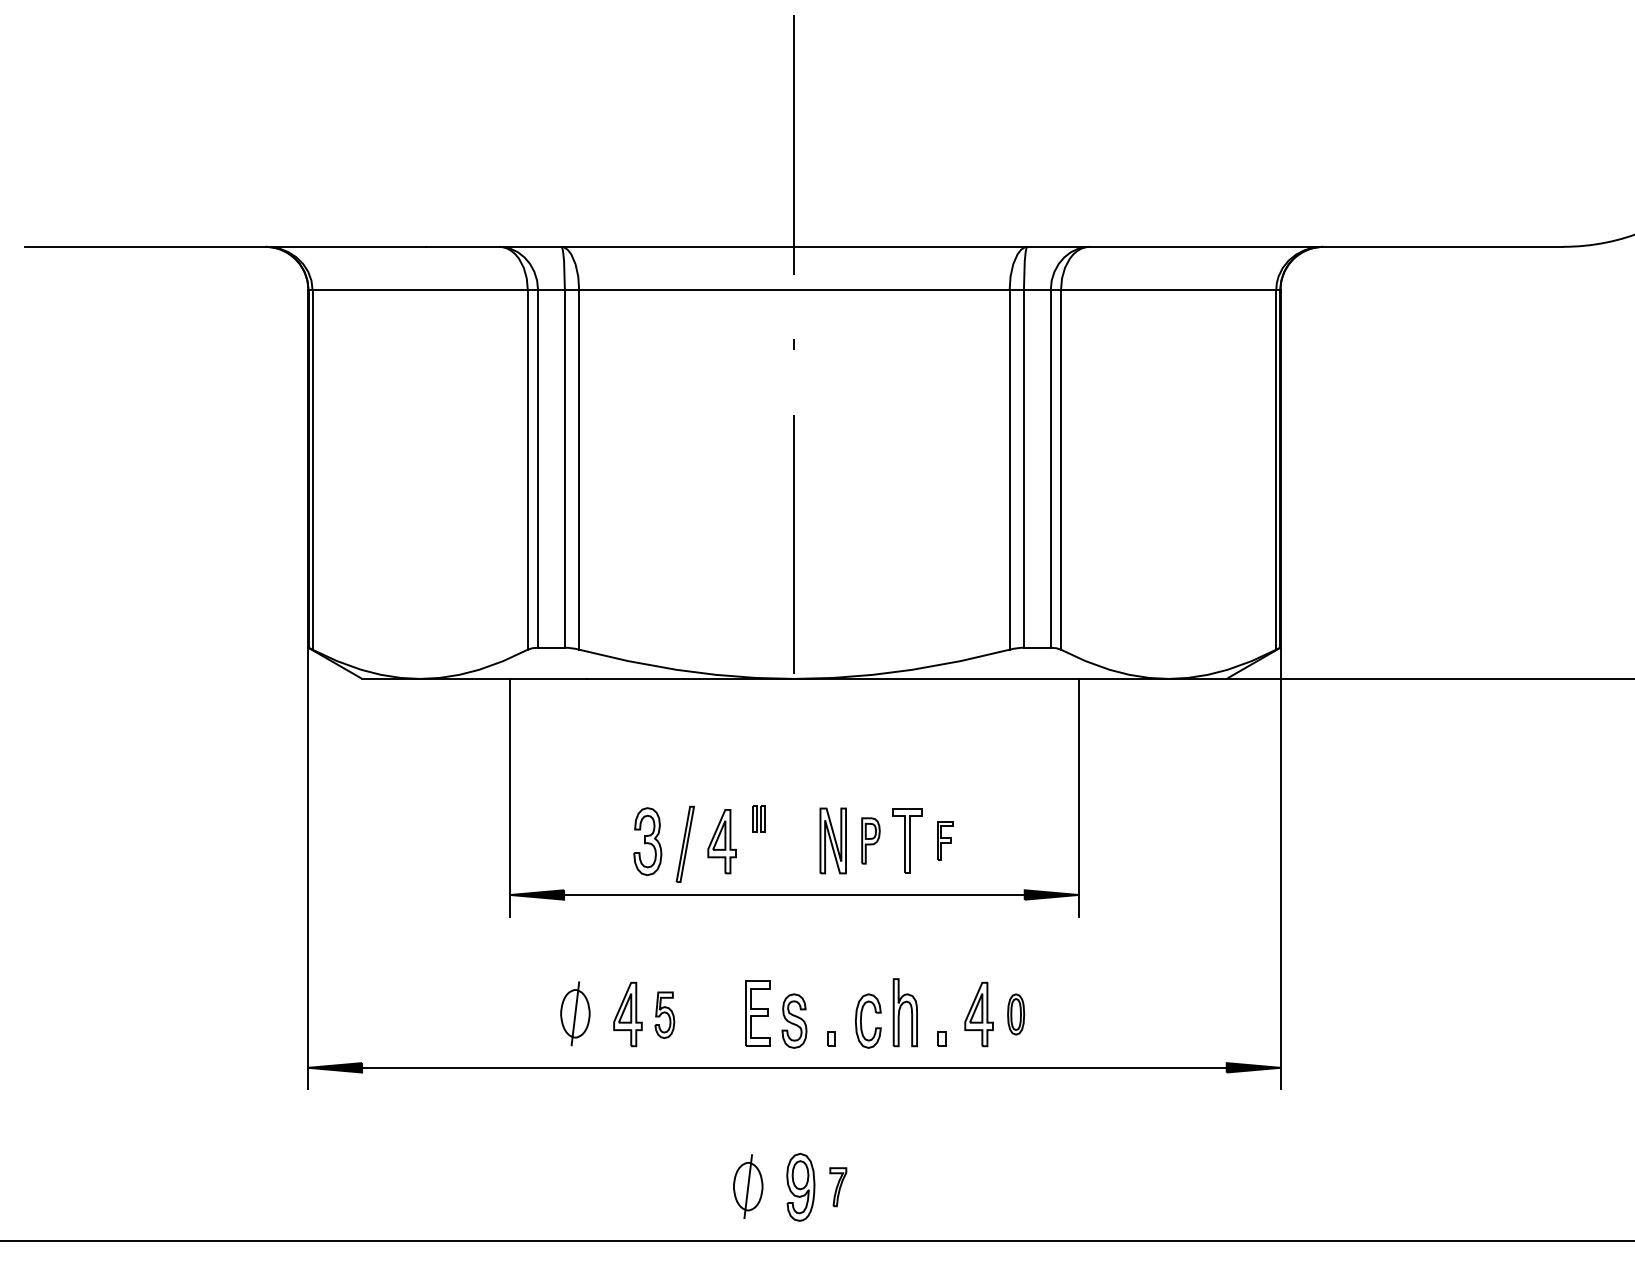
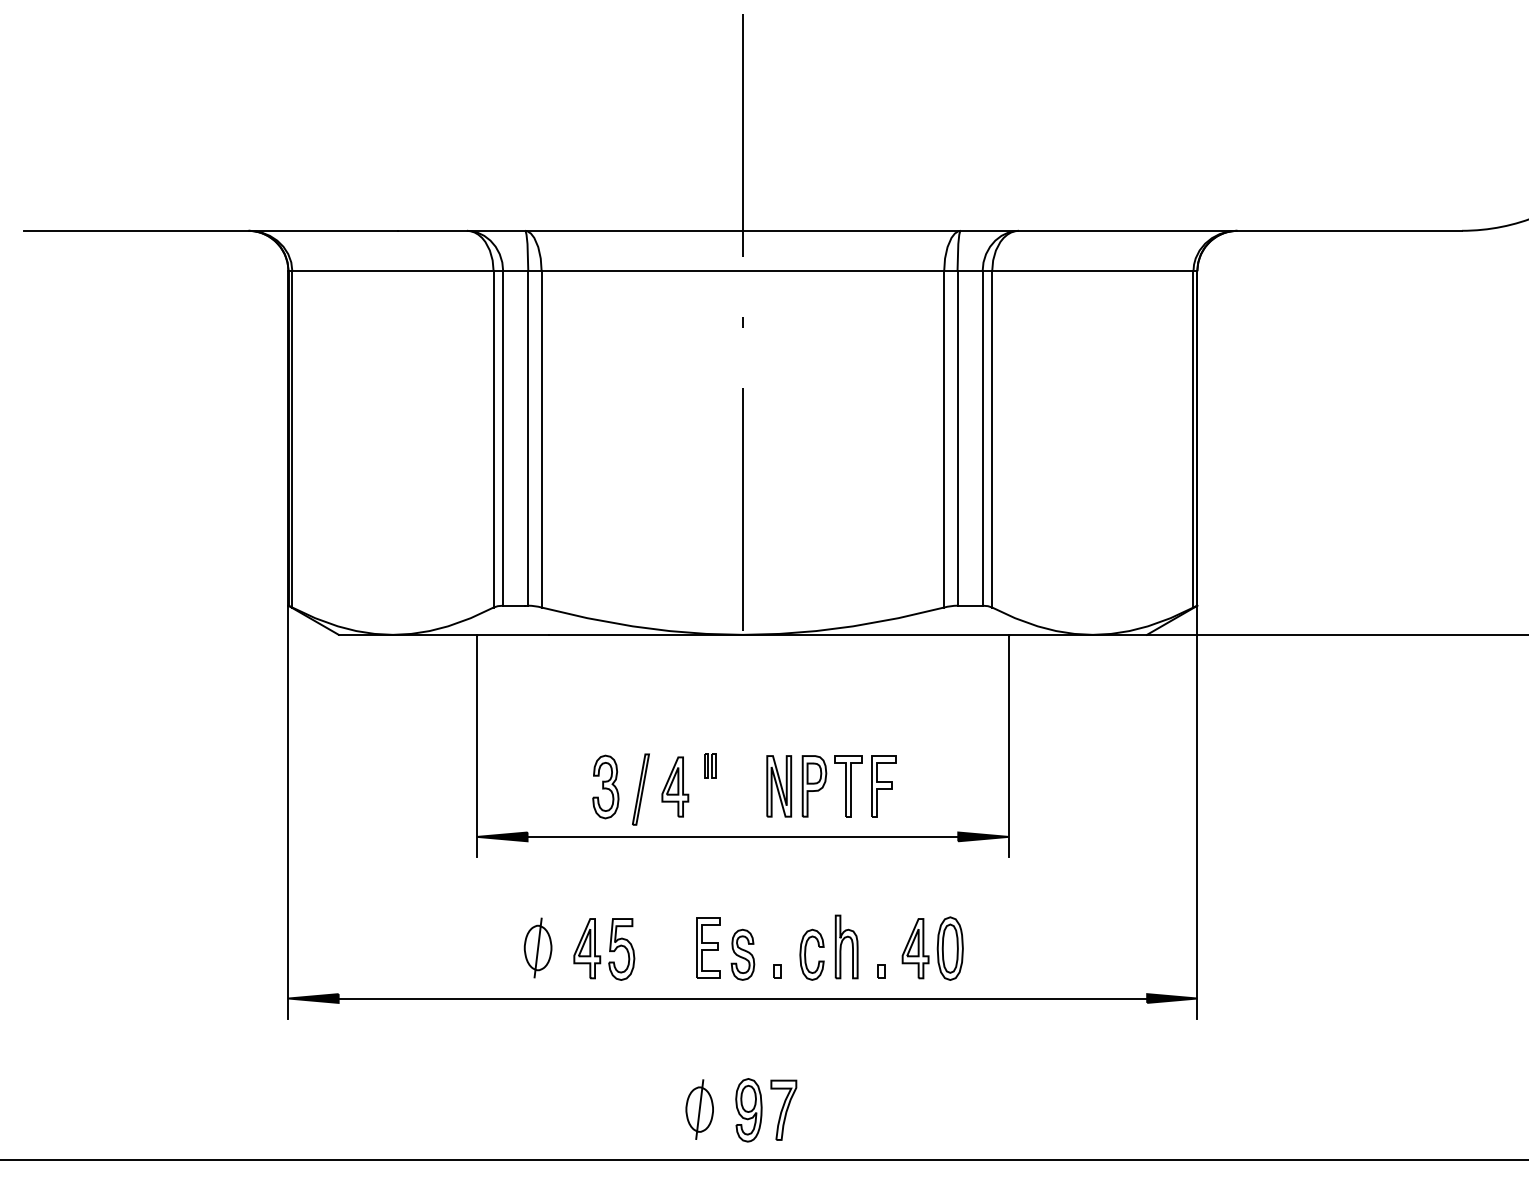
part: (870, 840) -> (814, 785), size x1.43
part: (945, 840) -> (884, 785), size x1.67
part: (664, 1014) -> (621, 948), size x1.43
part: (1015, 1014) -> (949, 948), size x1.67
part: (838, 1186) -> (784, 1109), size x1.67

